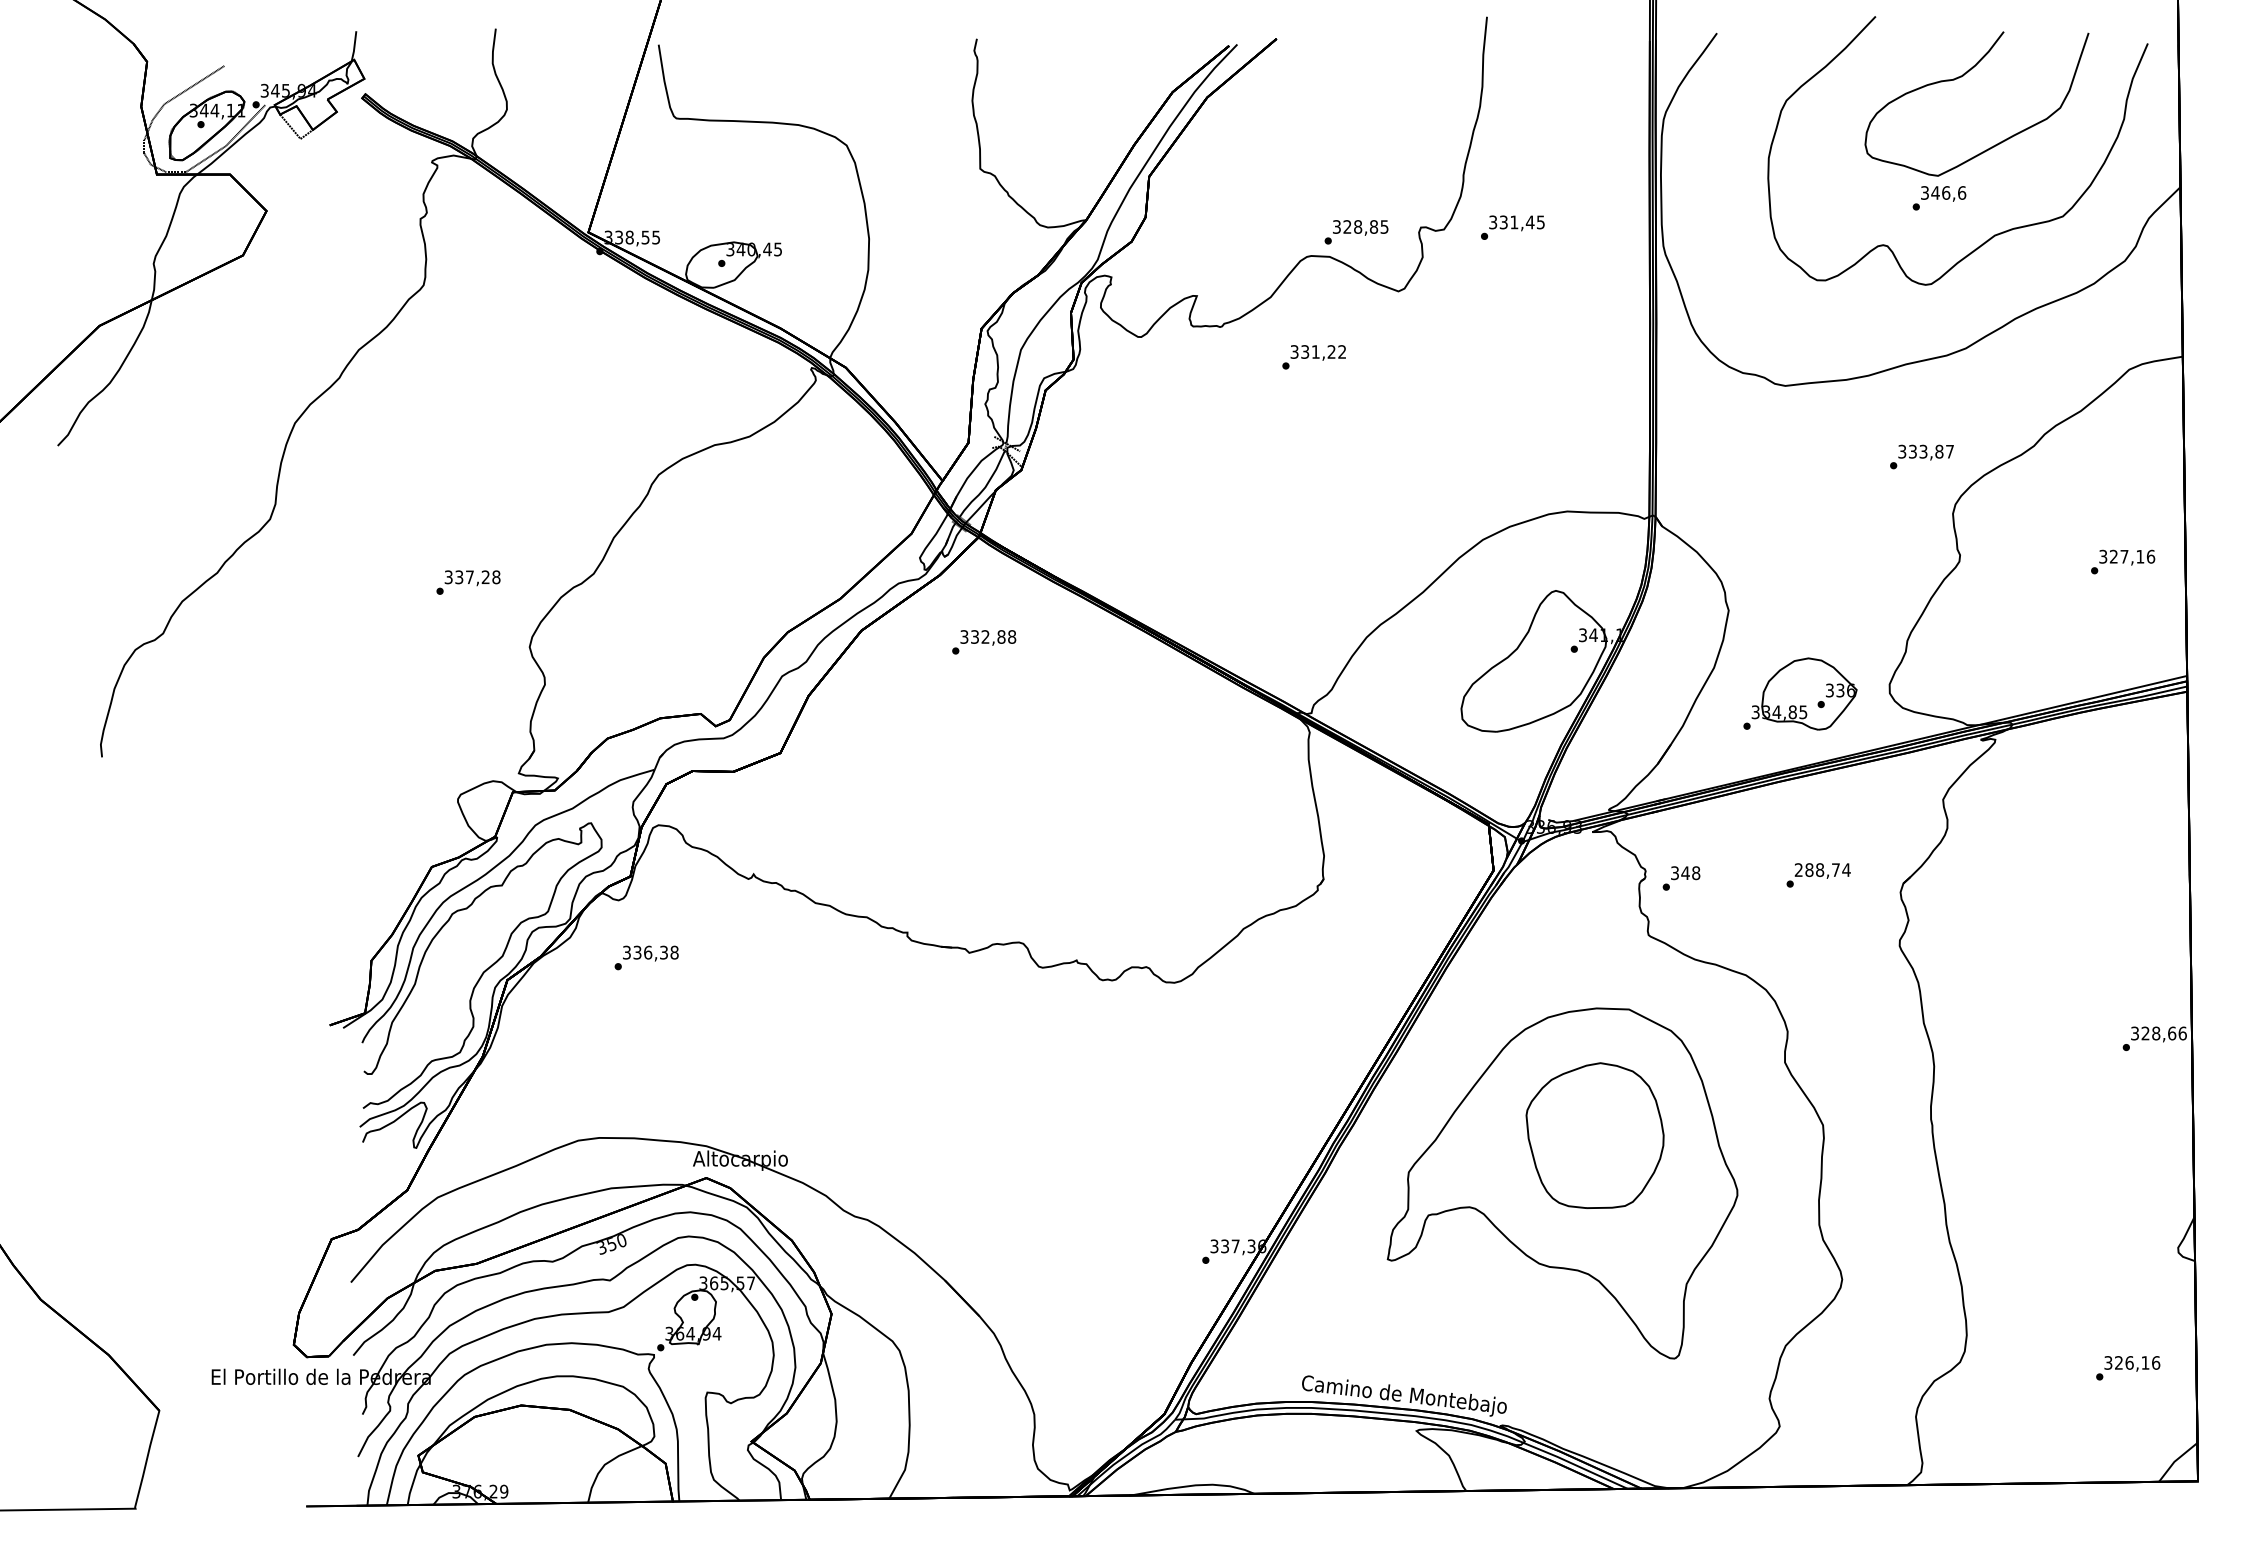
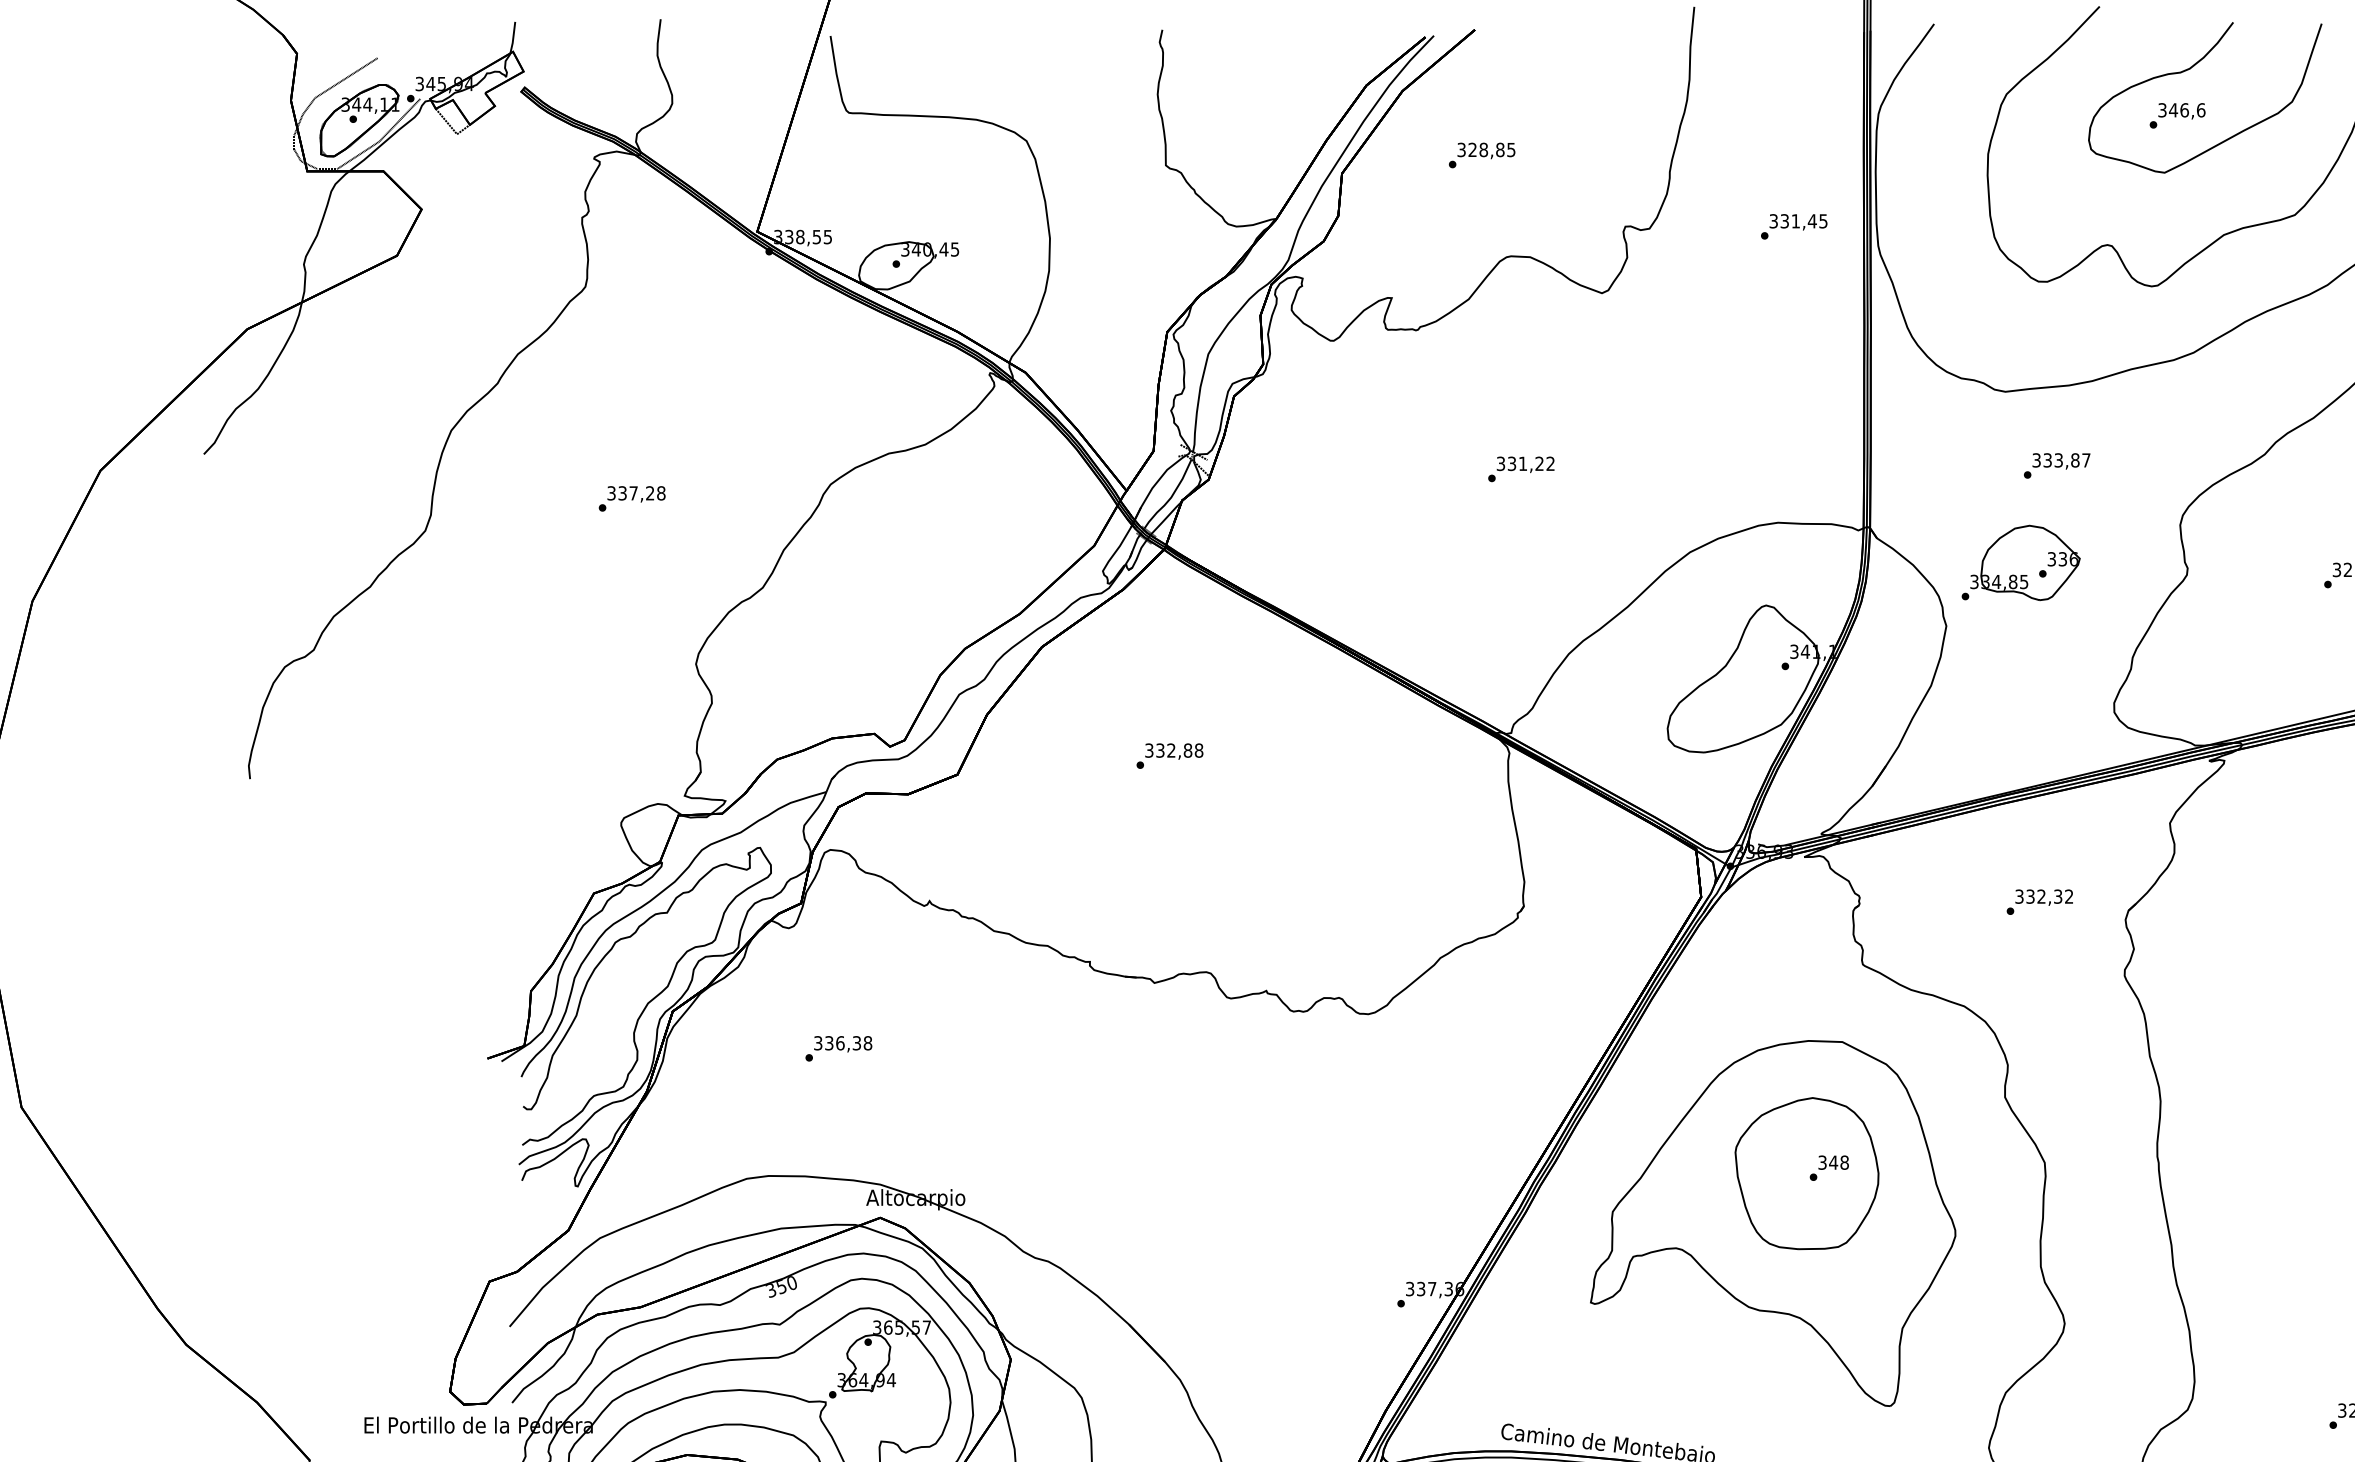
text: (1939, 198) -> (2177, 116), moved
text: (1512, 227) -> (1793, 226), moved
text: (1356, 232) -> (1482, 155), moved
text: (1313, 357) -> (1520, 469), moved
text: (1921, 456) -> (2056, 465), moved
text: (468, 582) -> (632, 498), moved
text: (984, 642) -> (1170, 756), moved
part: (1800, 693) -> (2021, 562), moved
text: (1822, 870) -> (2044, 897), 288,74 -> 332,32
text: (1681, 878) -> (1829, 1168), moved
text: (646, 957) -> (838, 1048), moved

